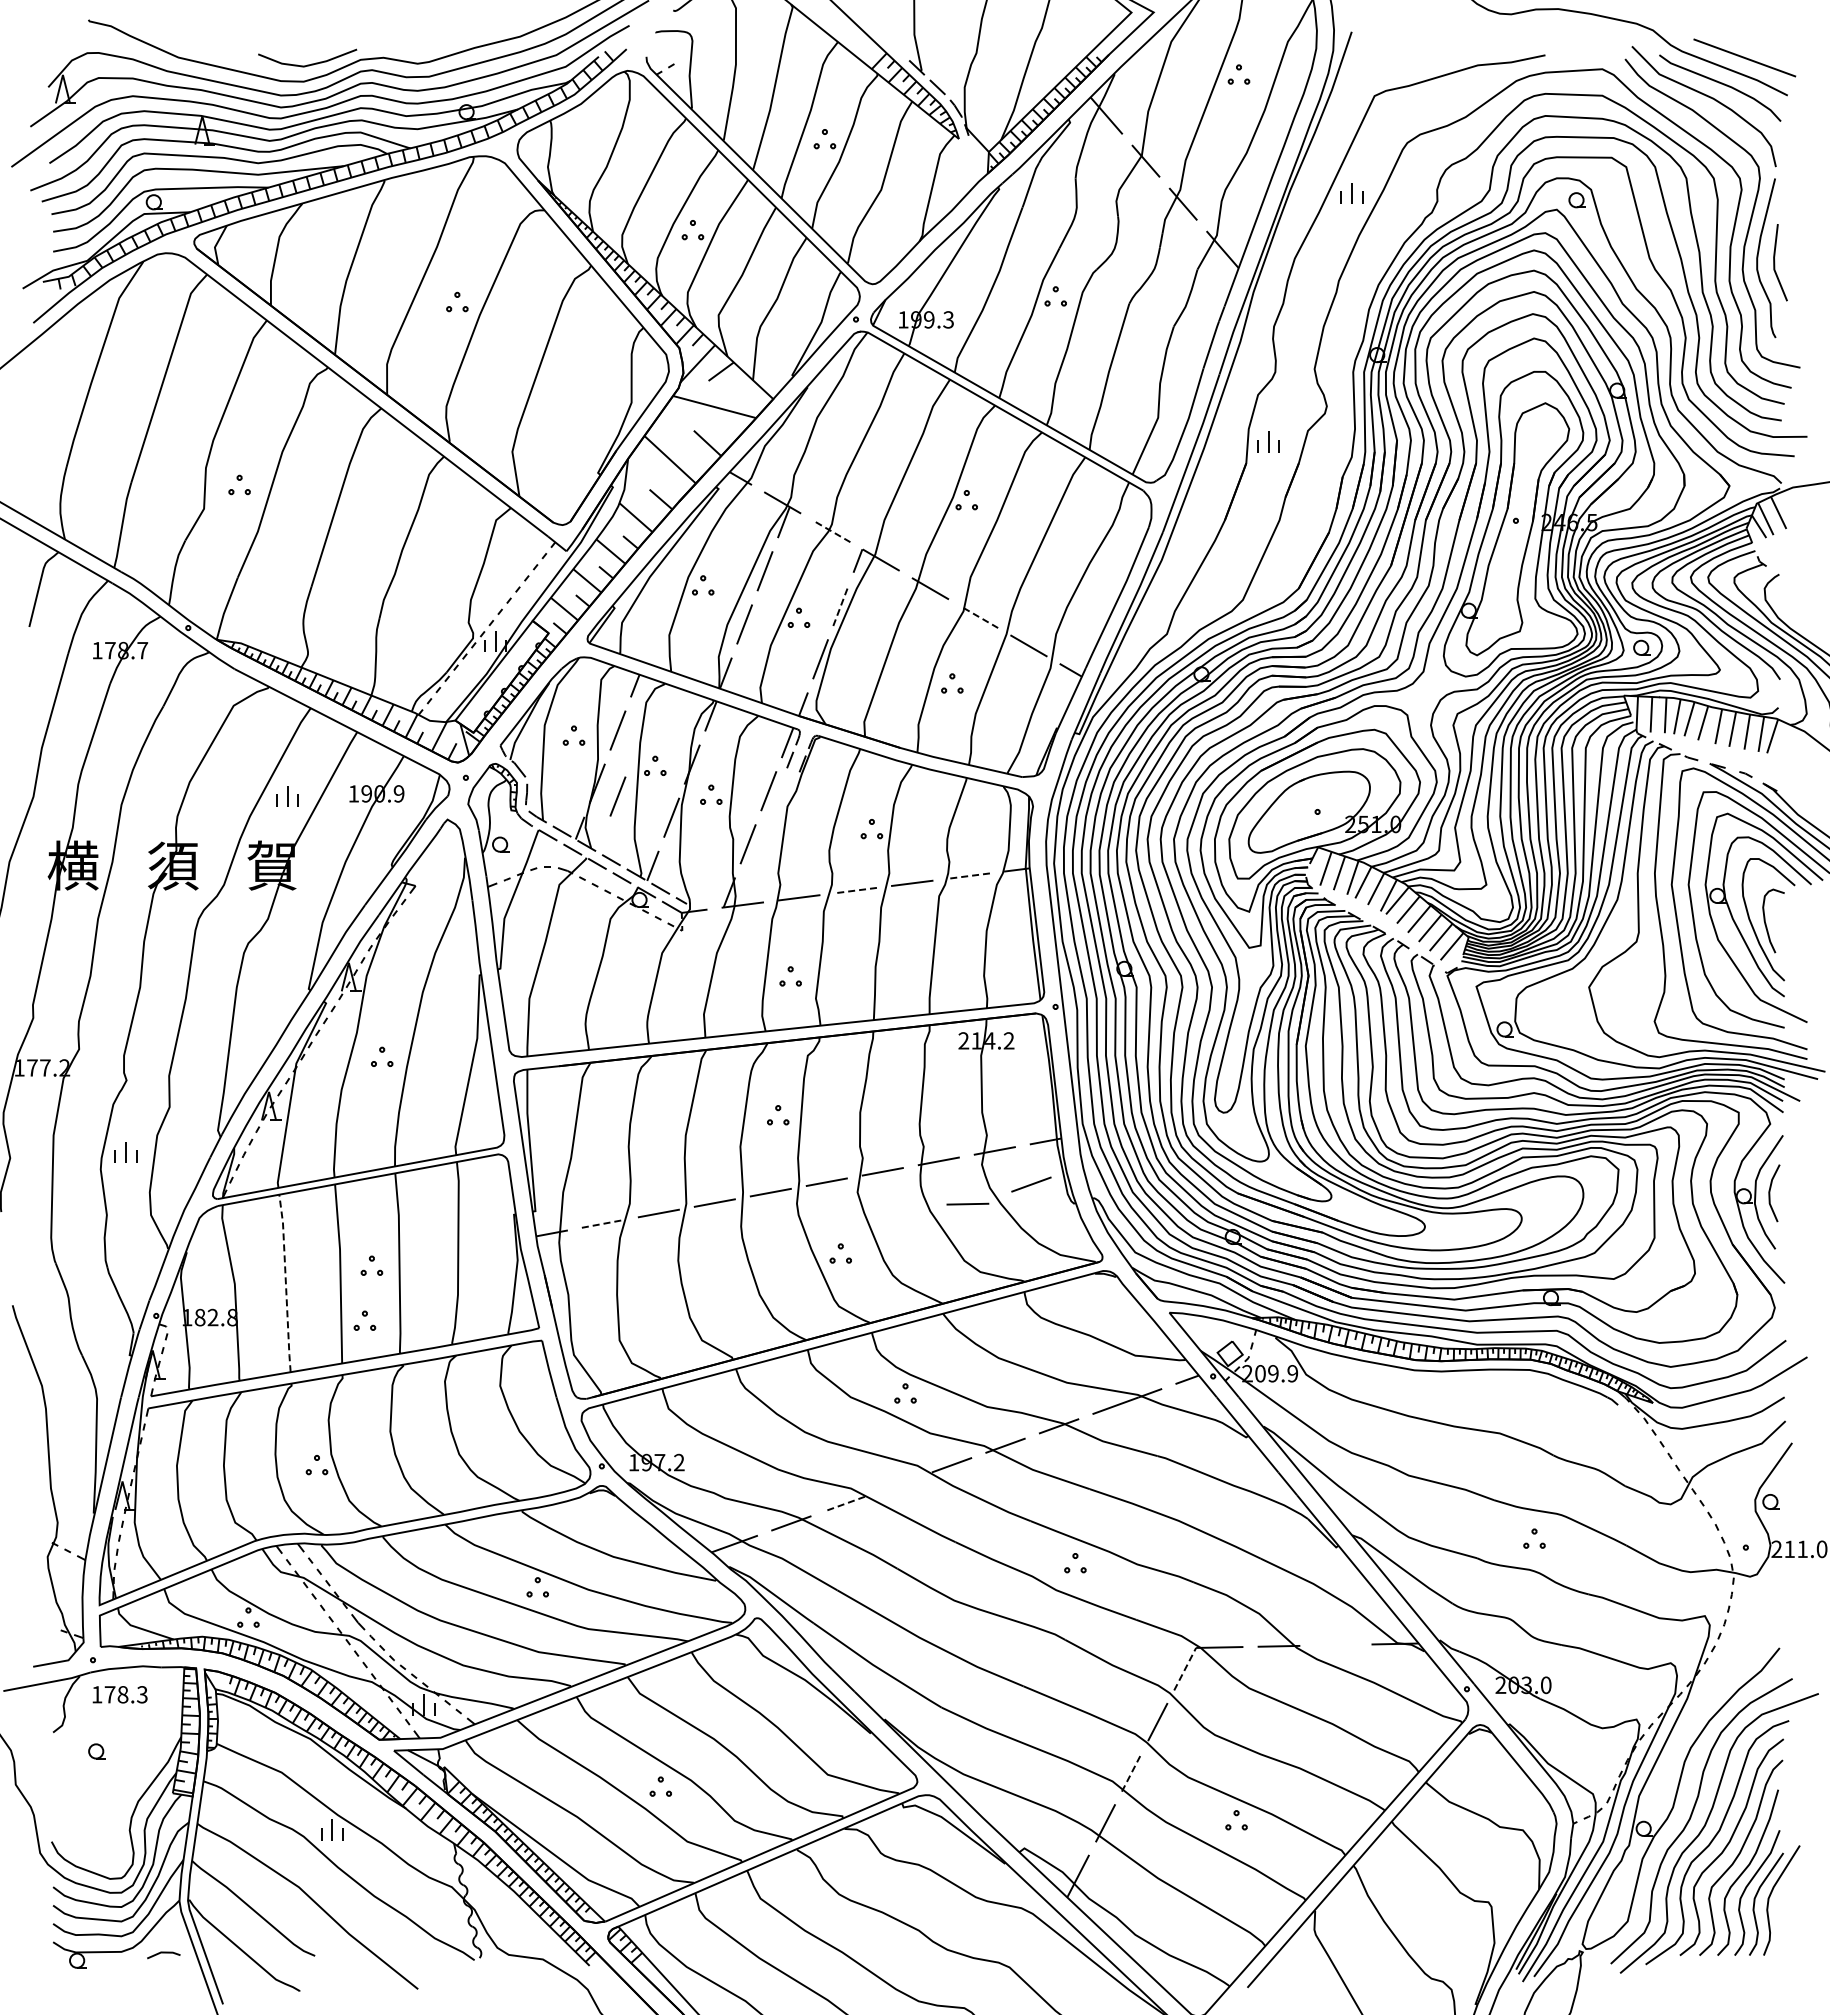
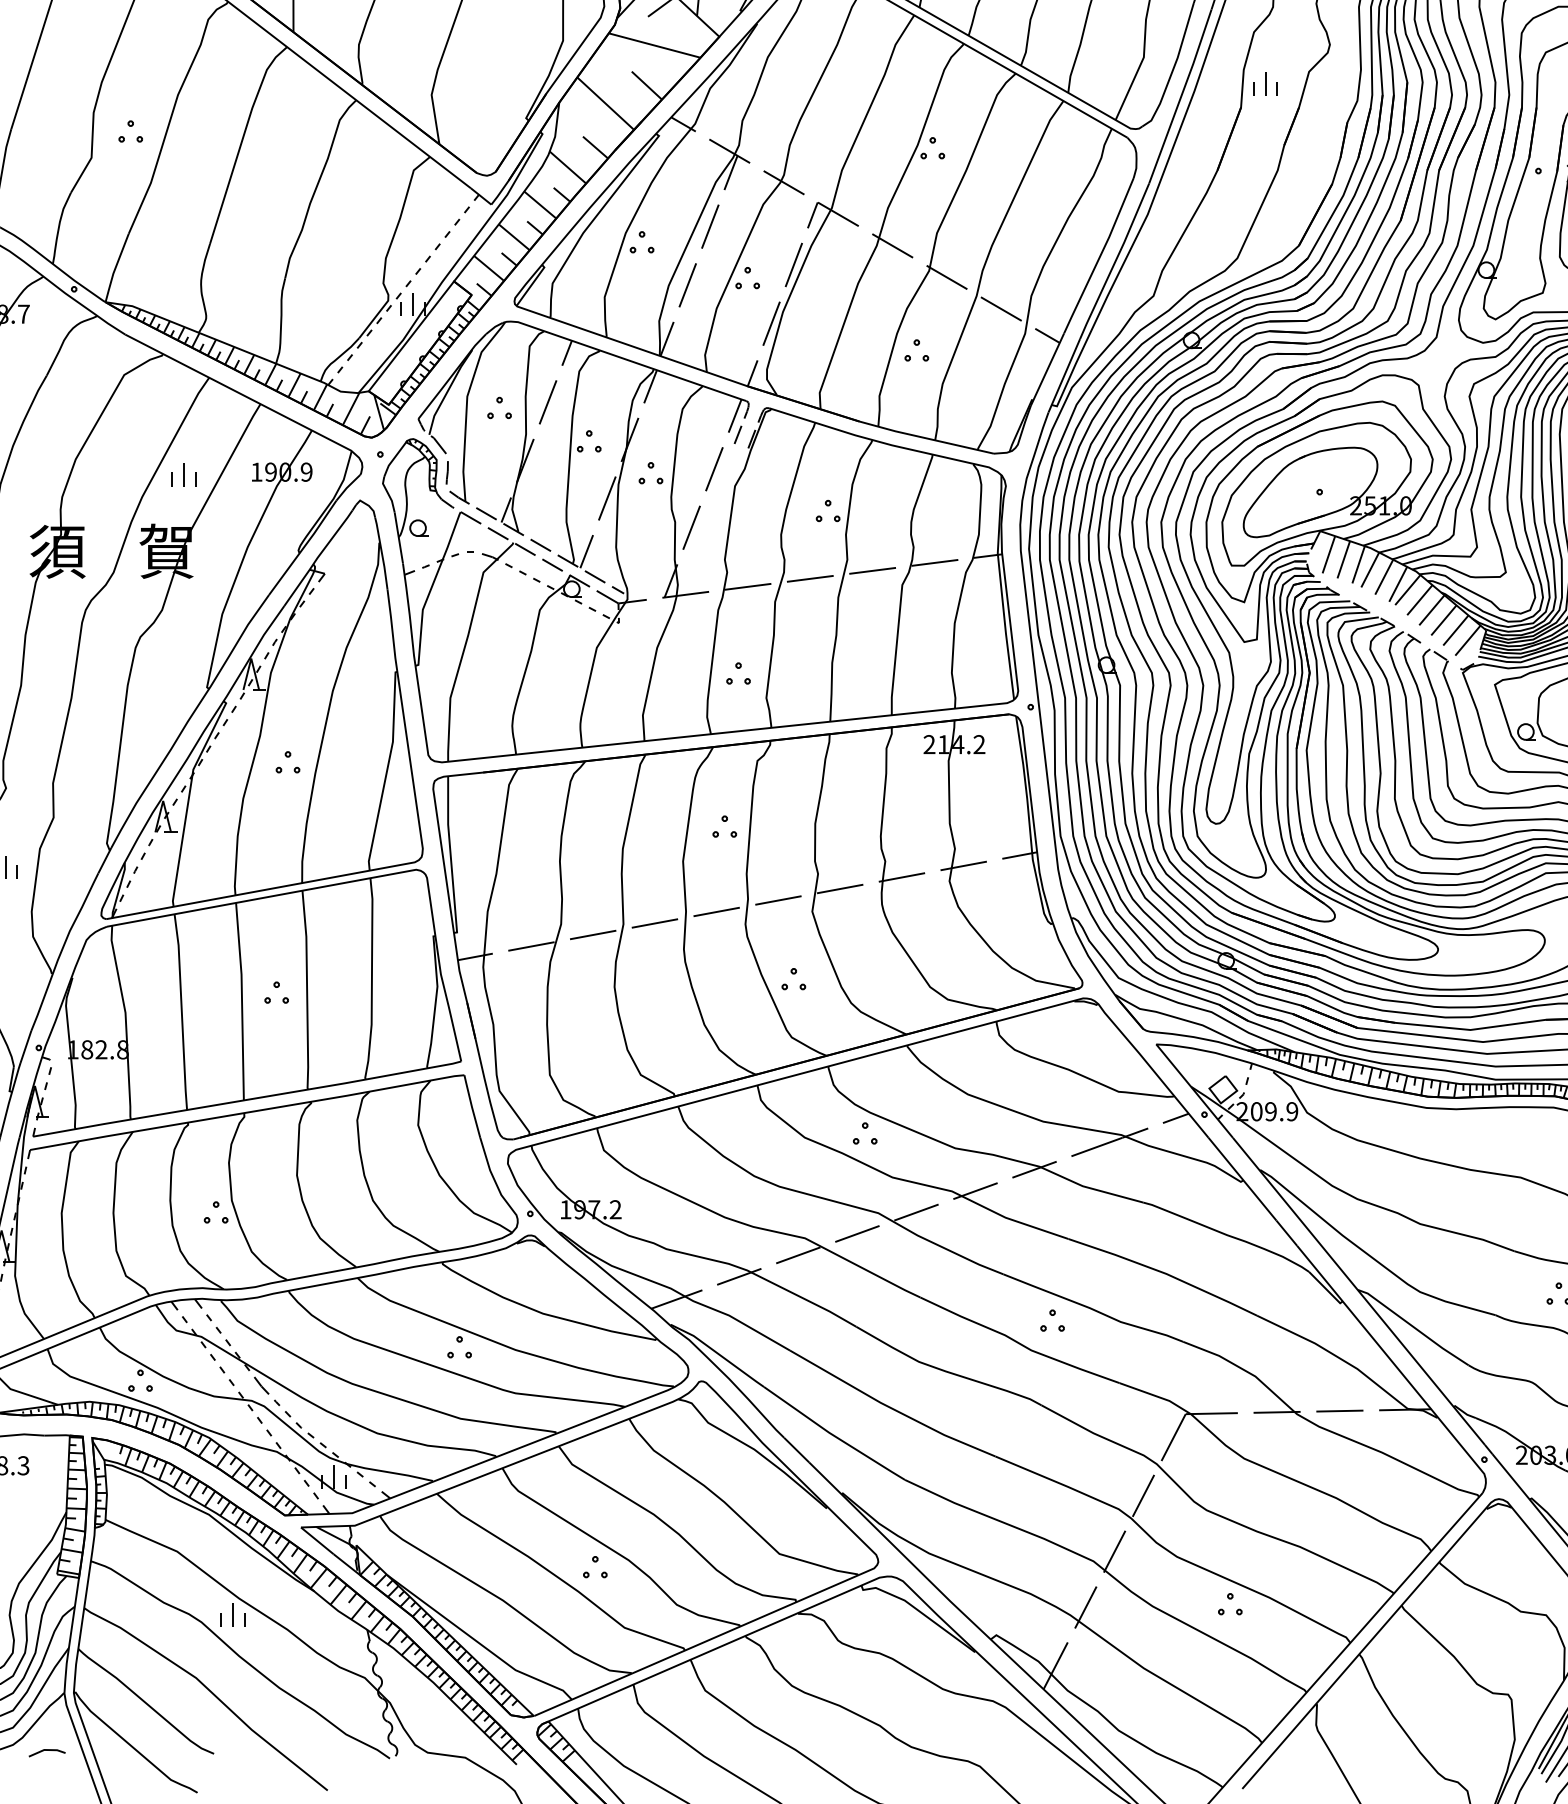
line: (831, 531) -> (783, 182), dashed -> solid
line: (841, 605) -> (794, 264), dashed -> solid
line: (979, 617) -> (946, 277), dashed -> solid
line: (617, 796) -> (547, 475), removed
line: (968, 876) -> (934, 563), dashed -> solid
line: (855, 890) -> (810, 578), dashed -> solid
line: (1031, 1184) -> (857, 1233), moved
line: (967, 1203) -> (1339, 1410), moved
line: (603, 1223) -> (532, 946), dashed -> solid
line: (285, 1283) -> (181, 1012), dashed -> solid
part: (364, 1320) -> (268, 1052), removed
line: (844, 1504) -> (797, 1255), dashed -> solid
line: (1185, 1669) -> (1173, 1437), dashed -> solid
line: (1131, 1772) -> (1114, 1551), dashed -> solid

